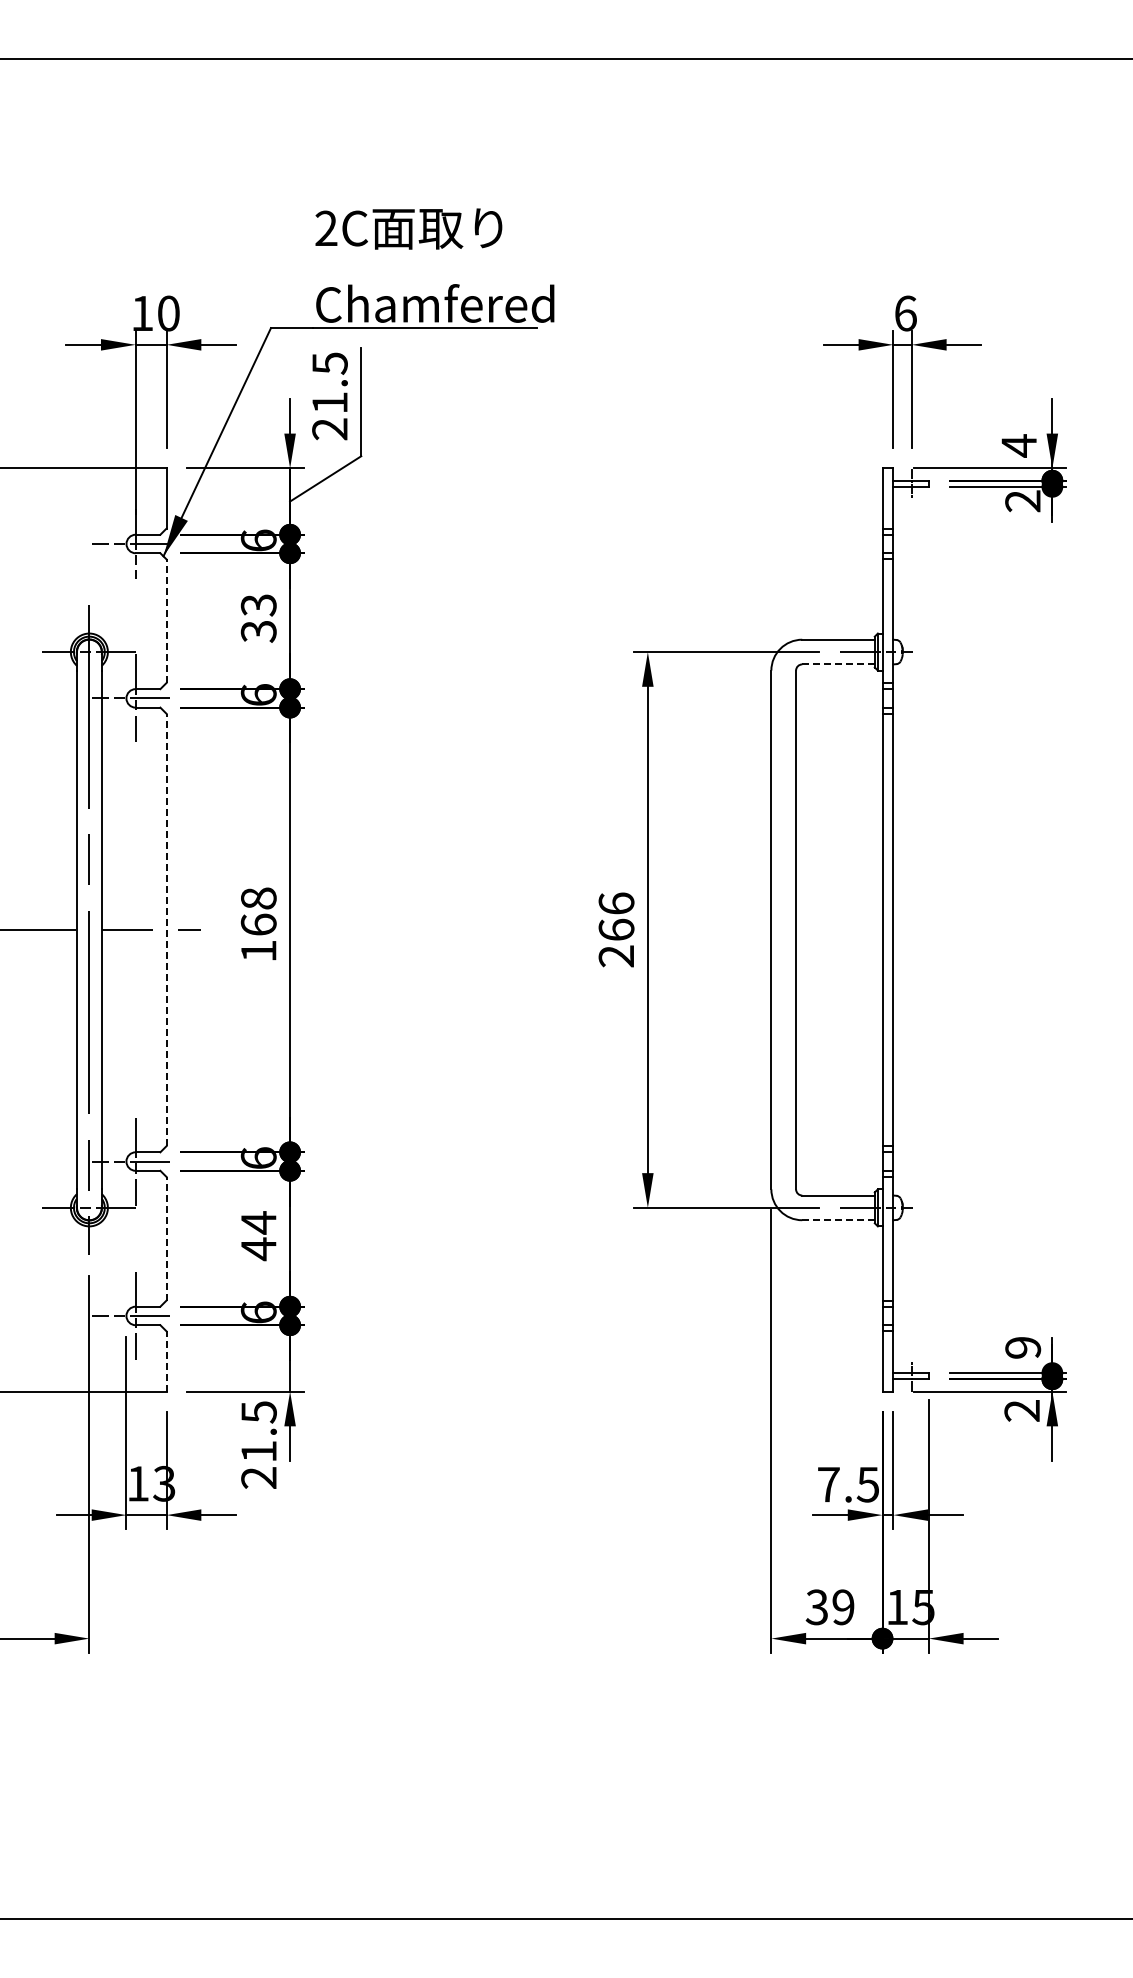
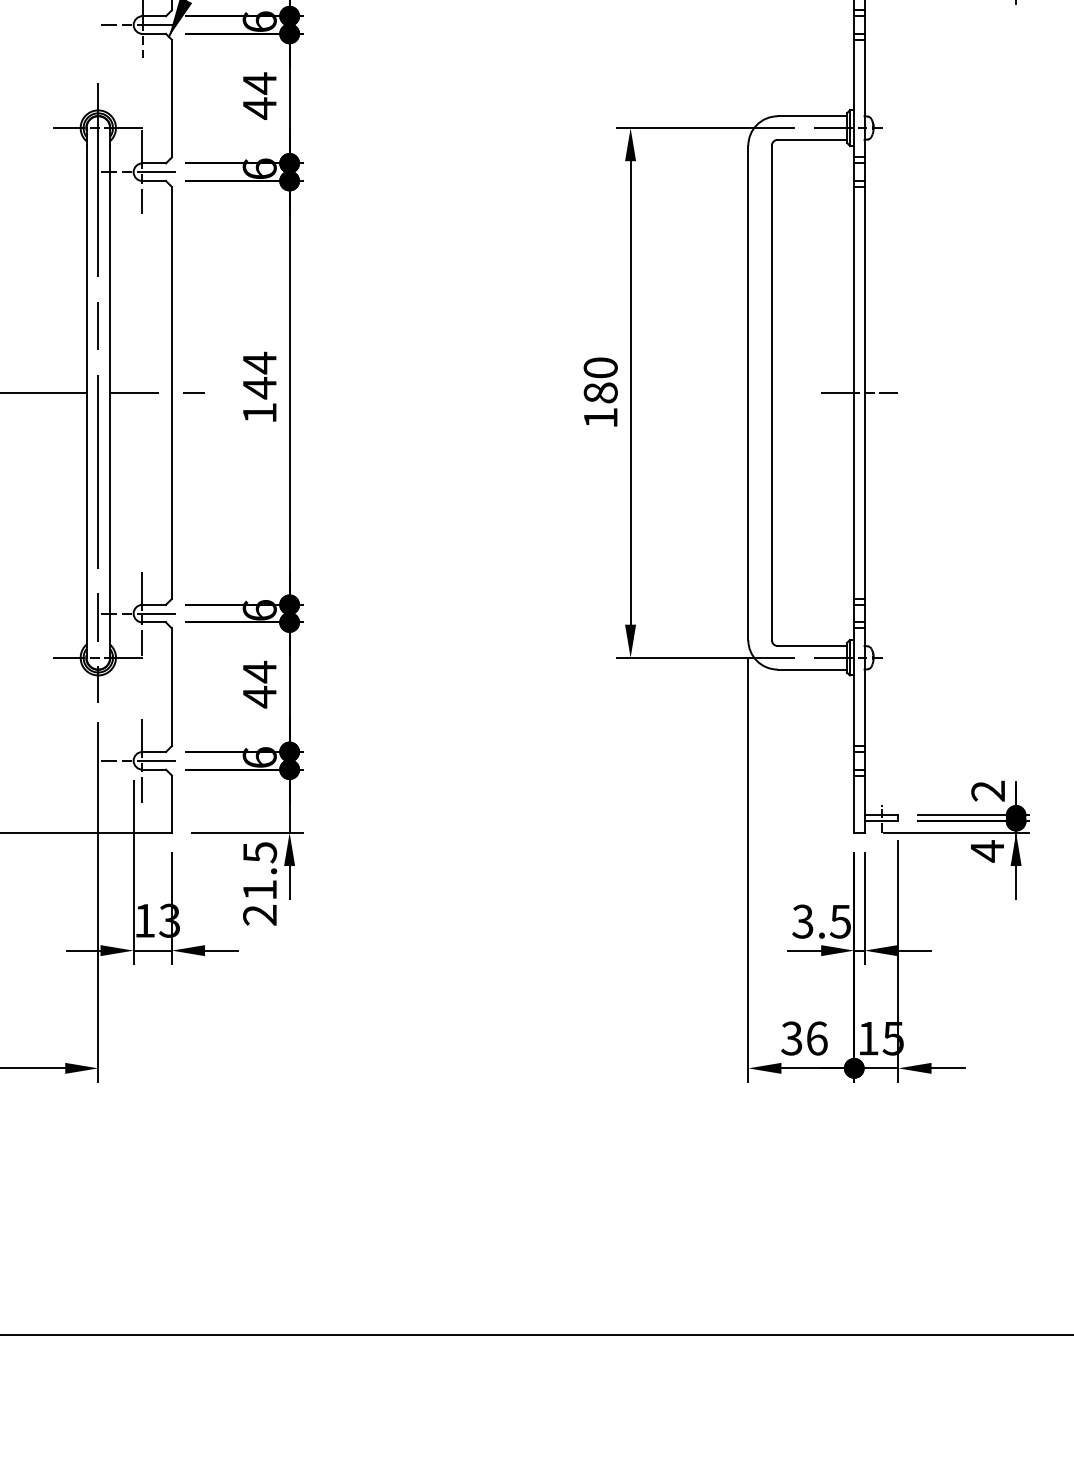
text: (258, 618) -> (259, 96), 33 -> 44
line: (166, 621) -> (171, 98), dashed -> solid
line: (838, 664) -> (812, 139), dashed -> solid
text: (258, 911) -> (259, 375), 168 -> 144
line: (166, 929) -> (171, 392), dashed -> solid
text: (616, 929) -> (600, 392), 266 -> 180
line: (887, 929) -> (859, 392), added
line: (839, 1220) -> (813, 669), dashed -> solid
line: (166, 1238) -> (171, 686), dashed -> solid
text: (1023, 1347) -> (988, 790), 9 -> 2
line: (166, 1361) -> (171, 804), dashed -> solid
text: (1021, 1410) -> (986, 850), 2 -> 4
text: (828, 1484) -> (802, 921), 7.5 -> 3.5
text: (843, 1607) -> (817, 1038), 39 -> 36

